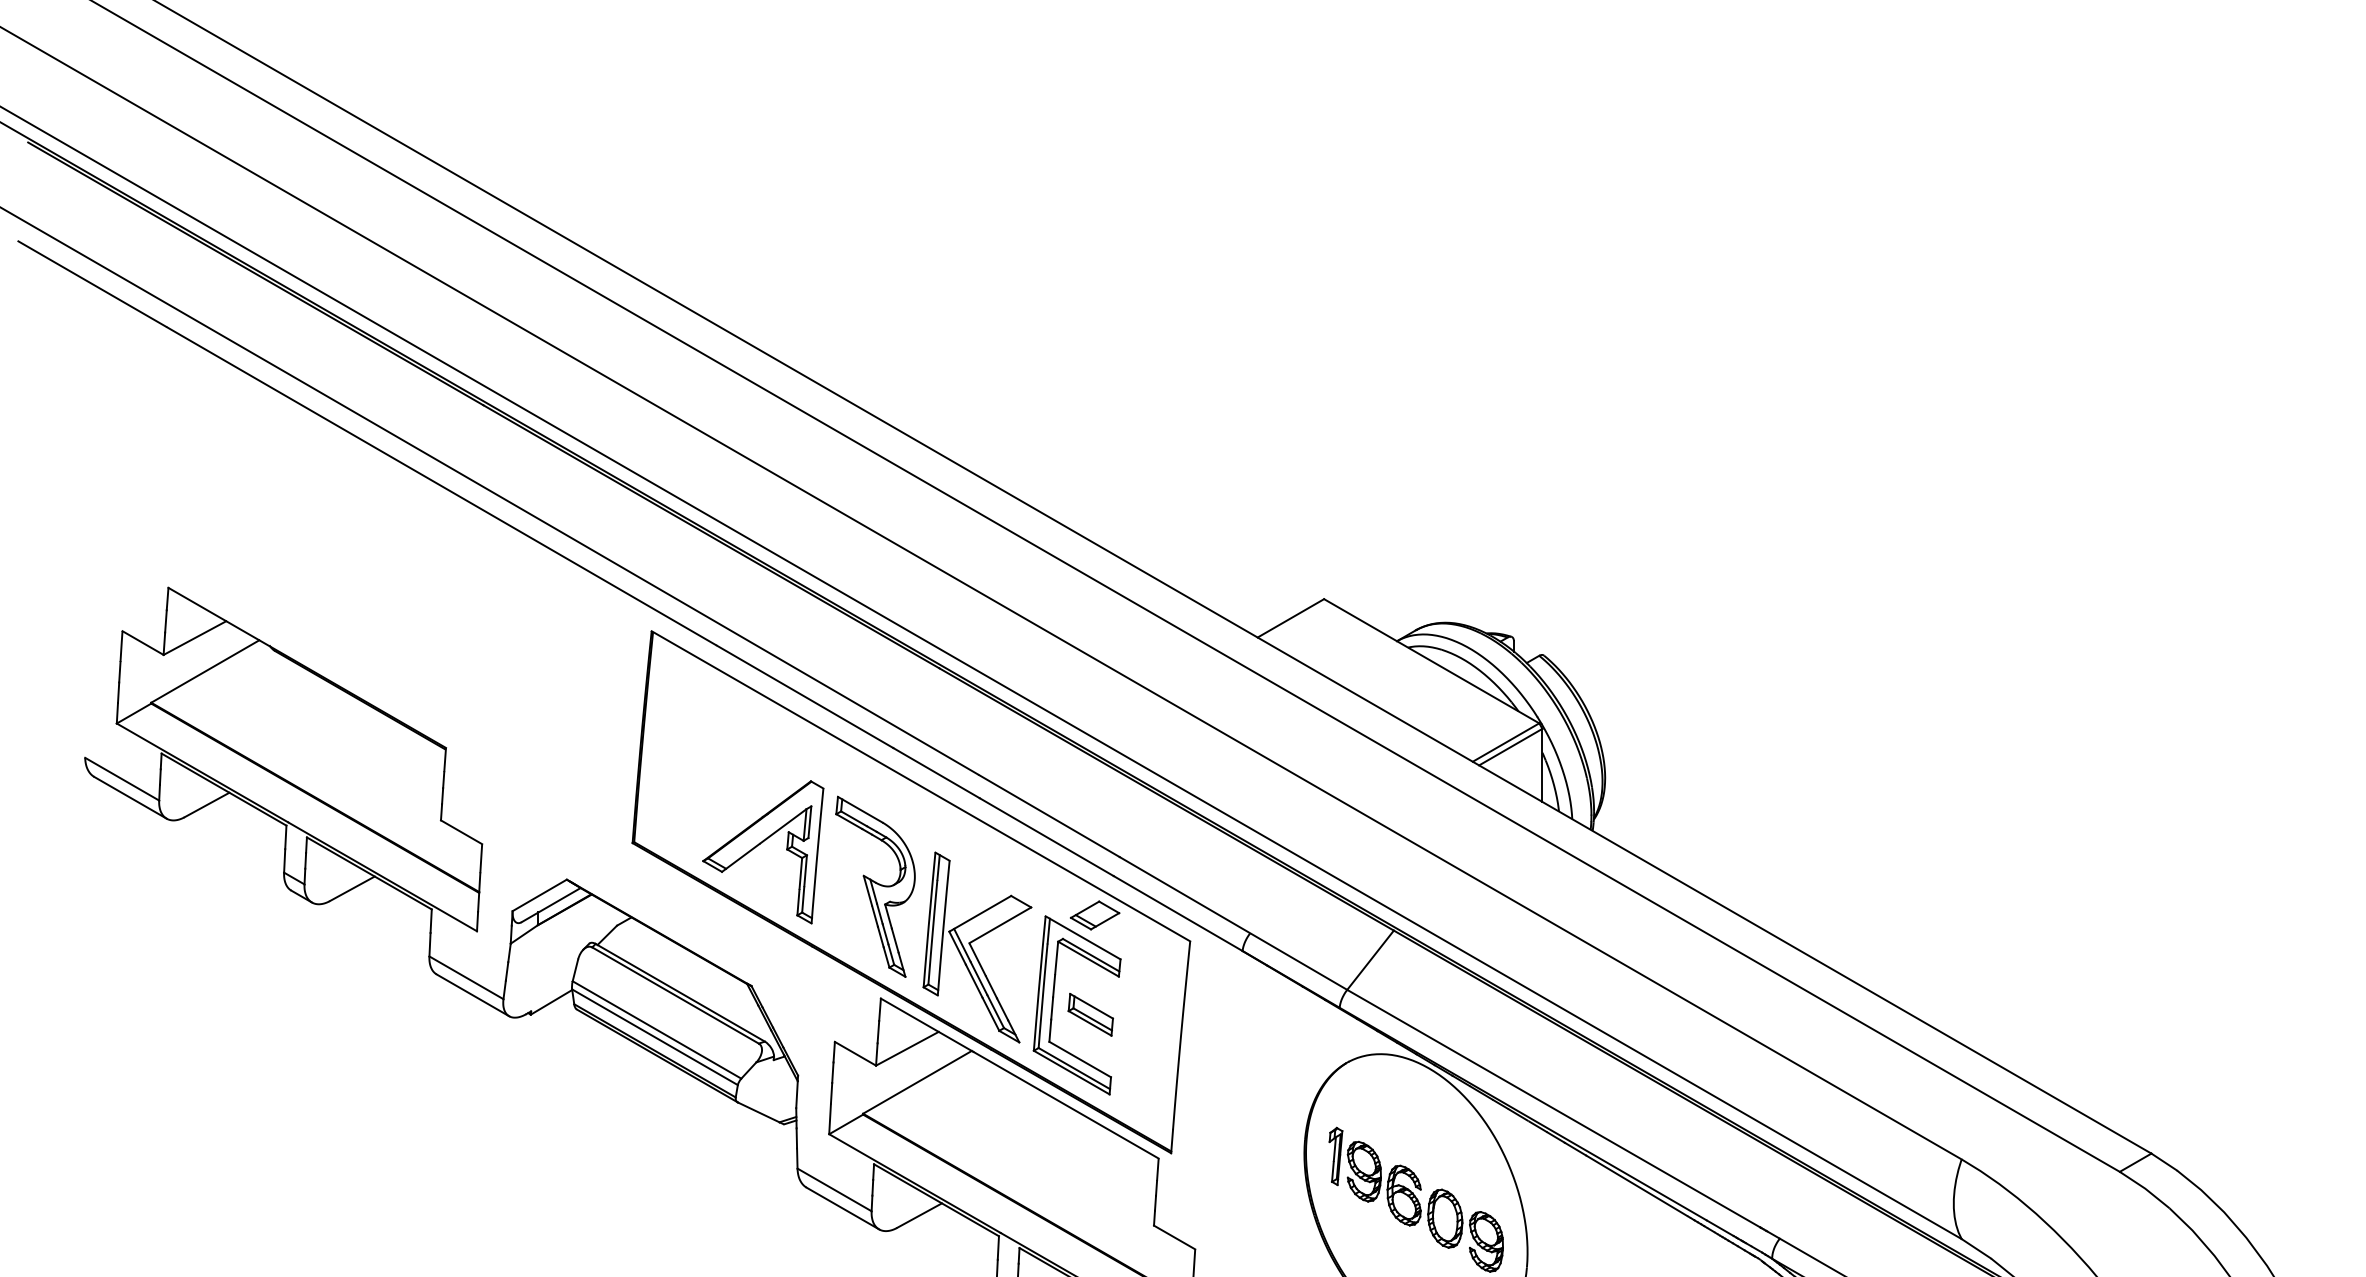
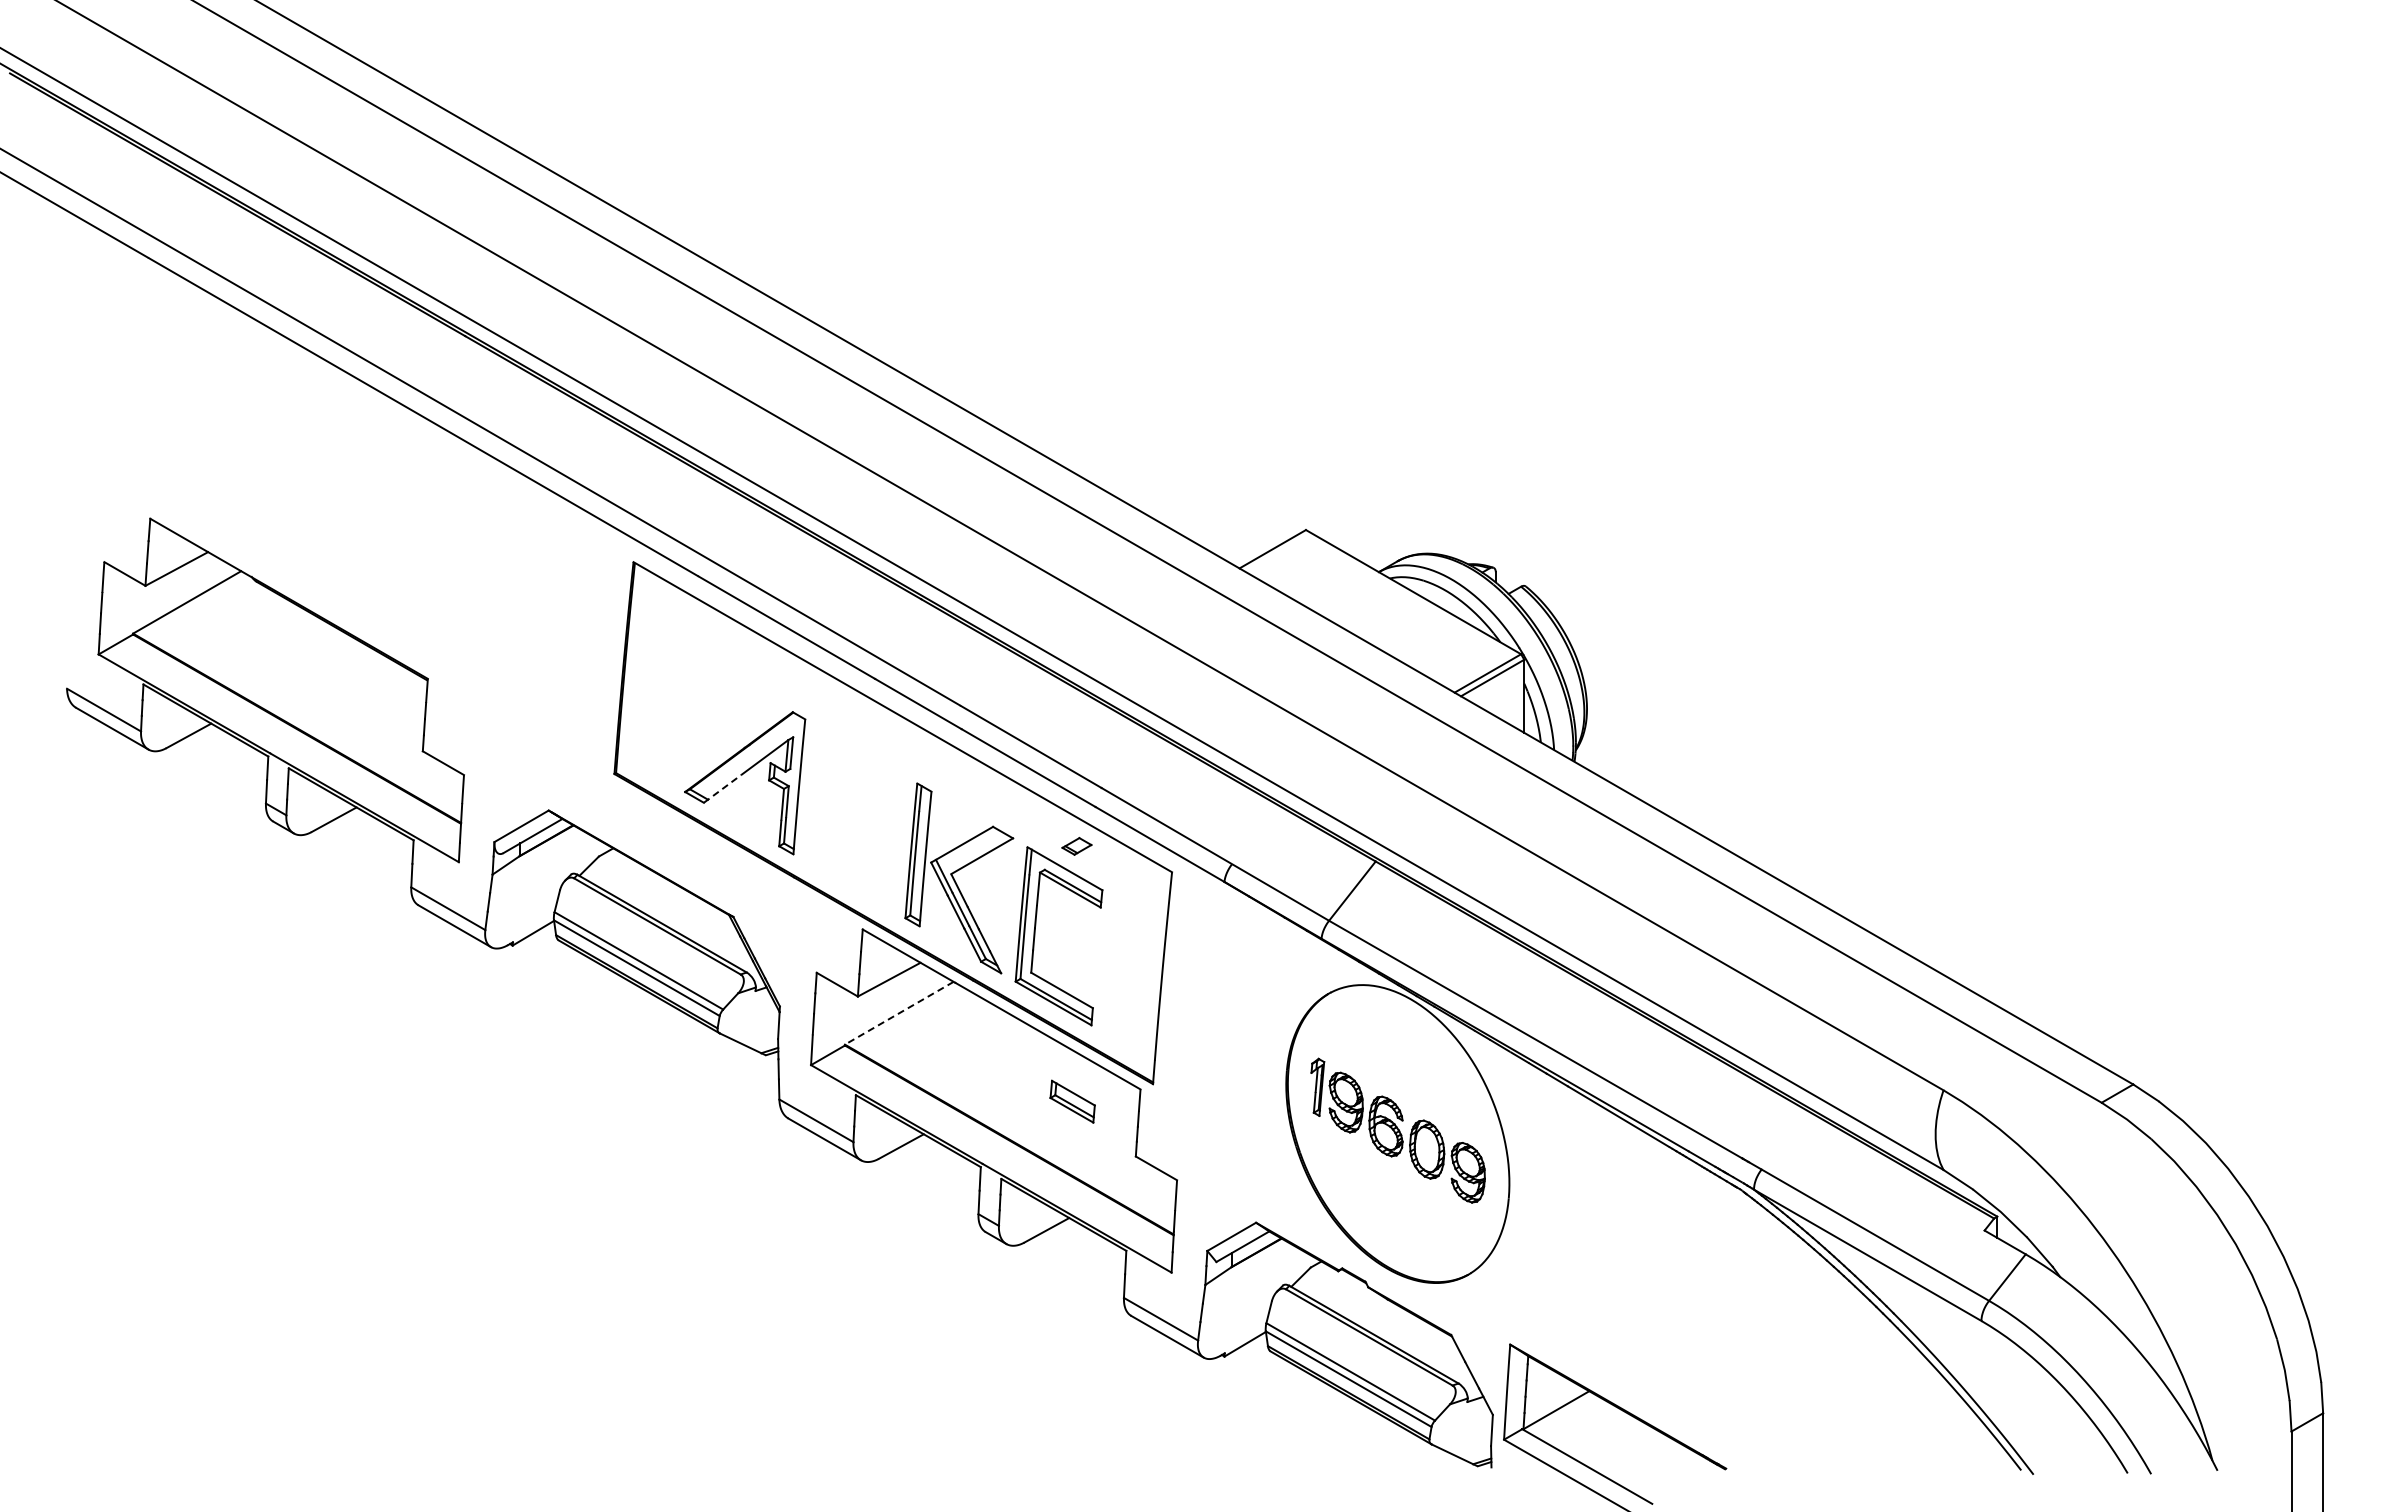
line: (740, 857) -> (722, 788), solid -> dashed
part: (875, 886) -> (857, 817), removed
part: (1094, 915) -> (1076, 846), size x0.6
part: (1090, 1014) -> (1072, 1101), moved
line: (917, 1082) -> (899, 1013), solid -> dashed

